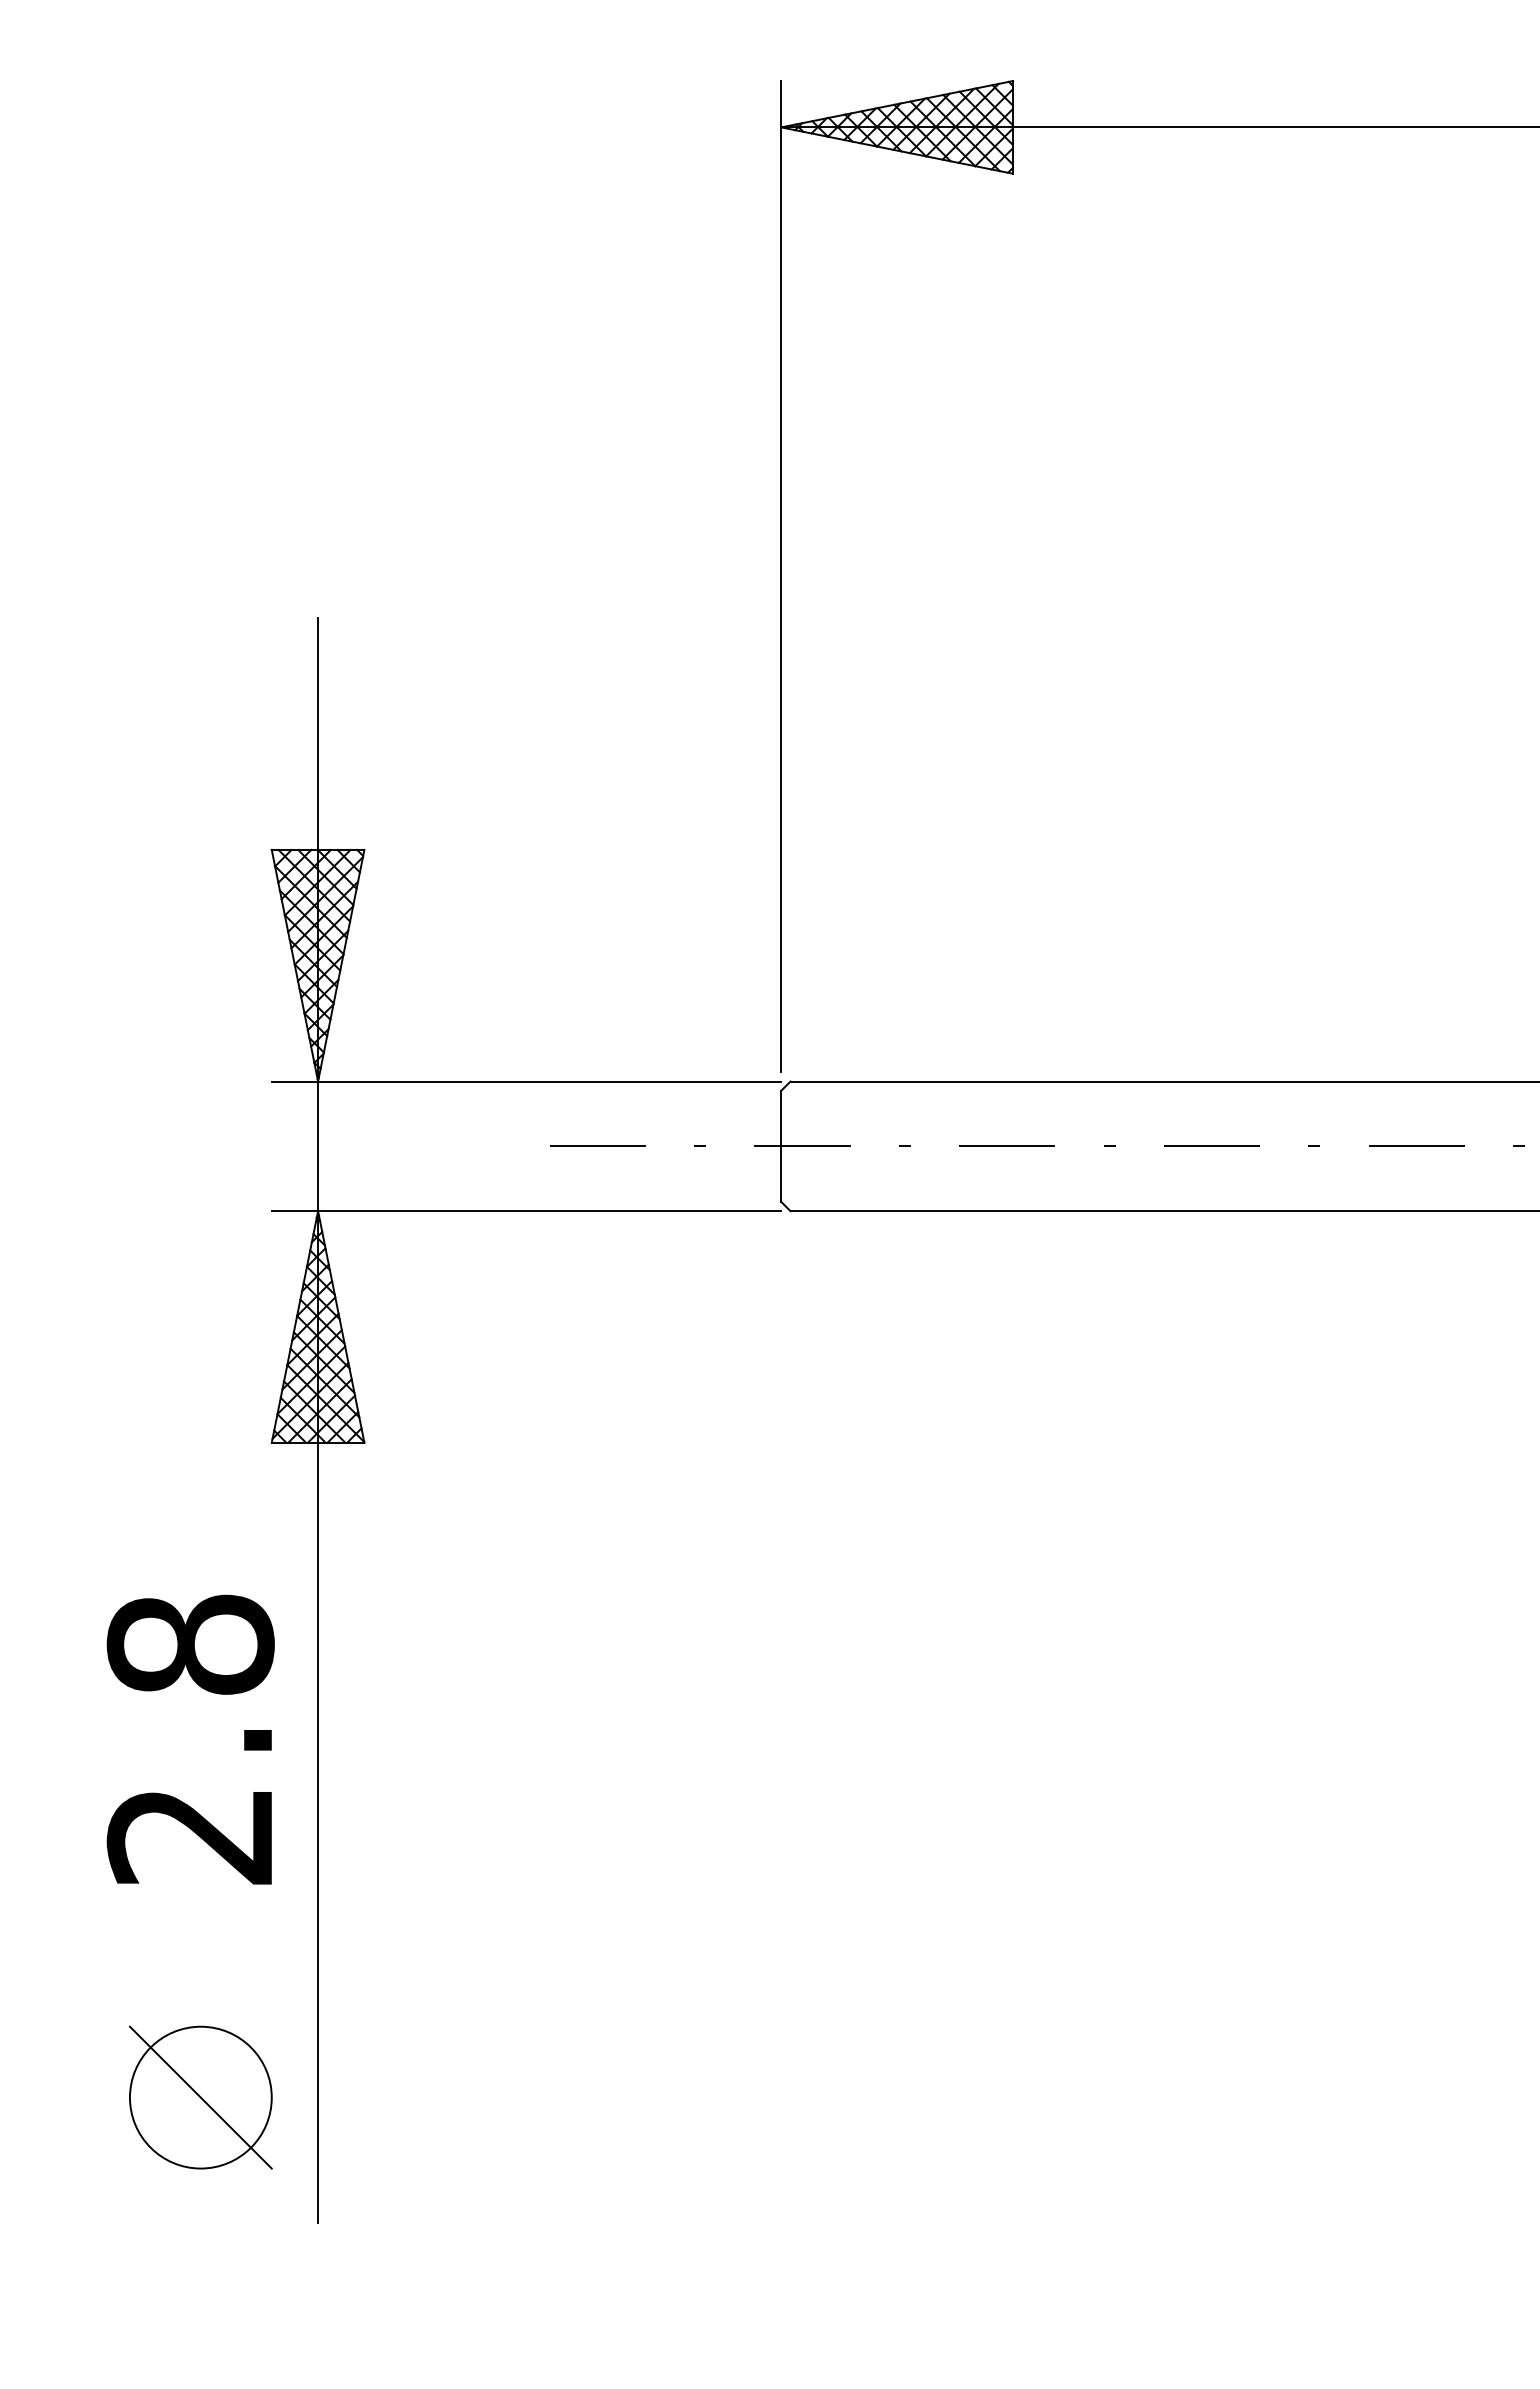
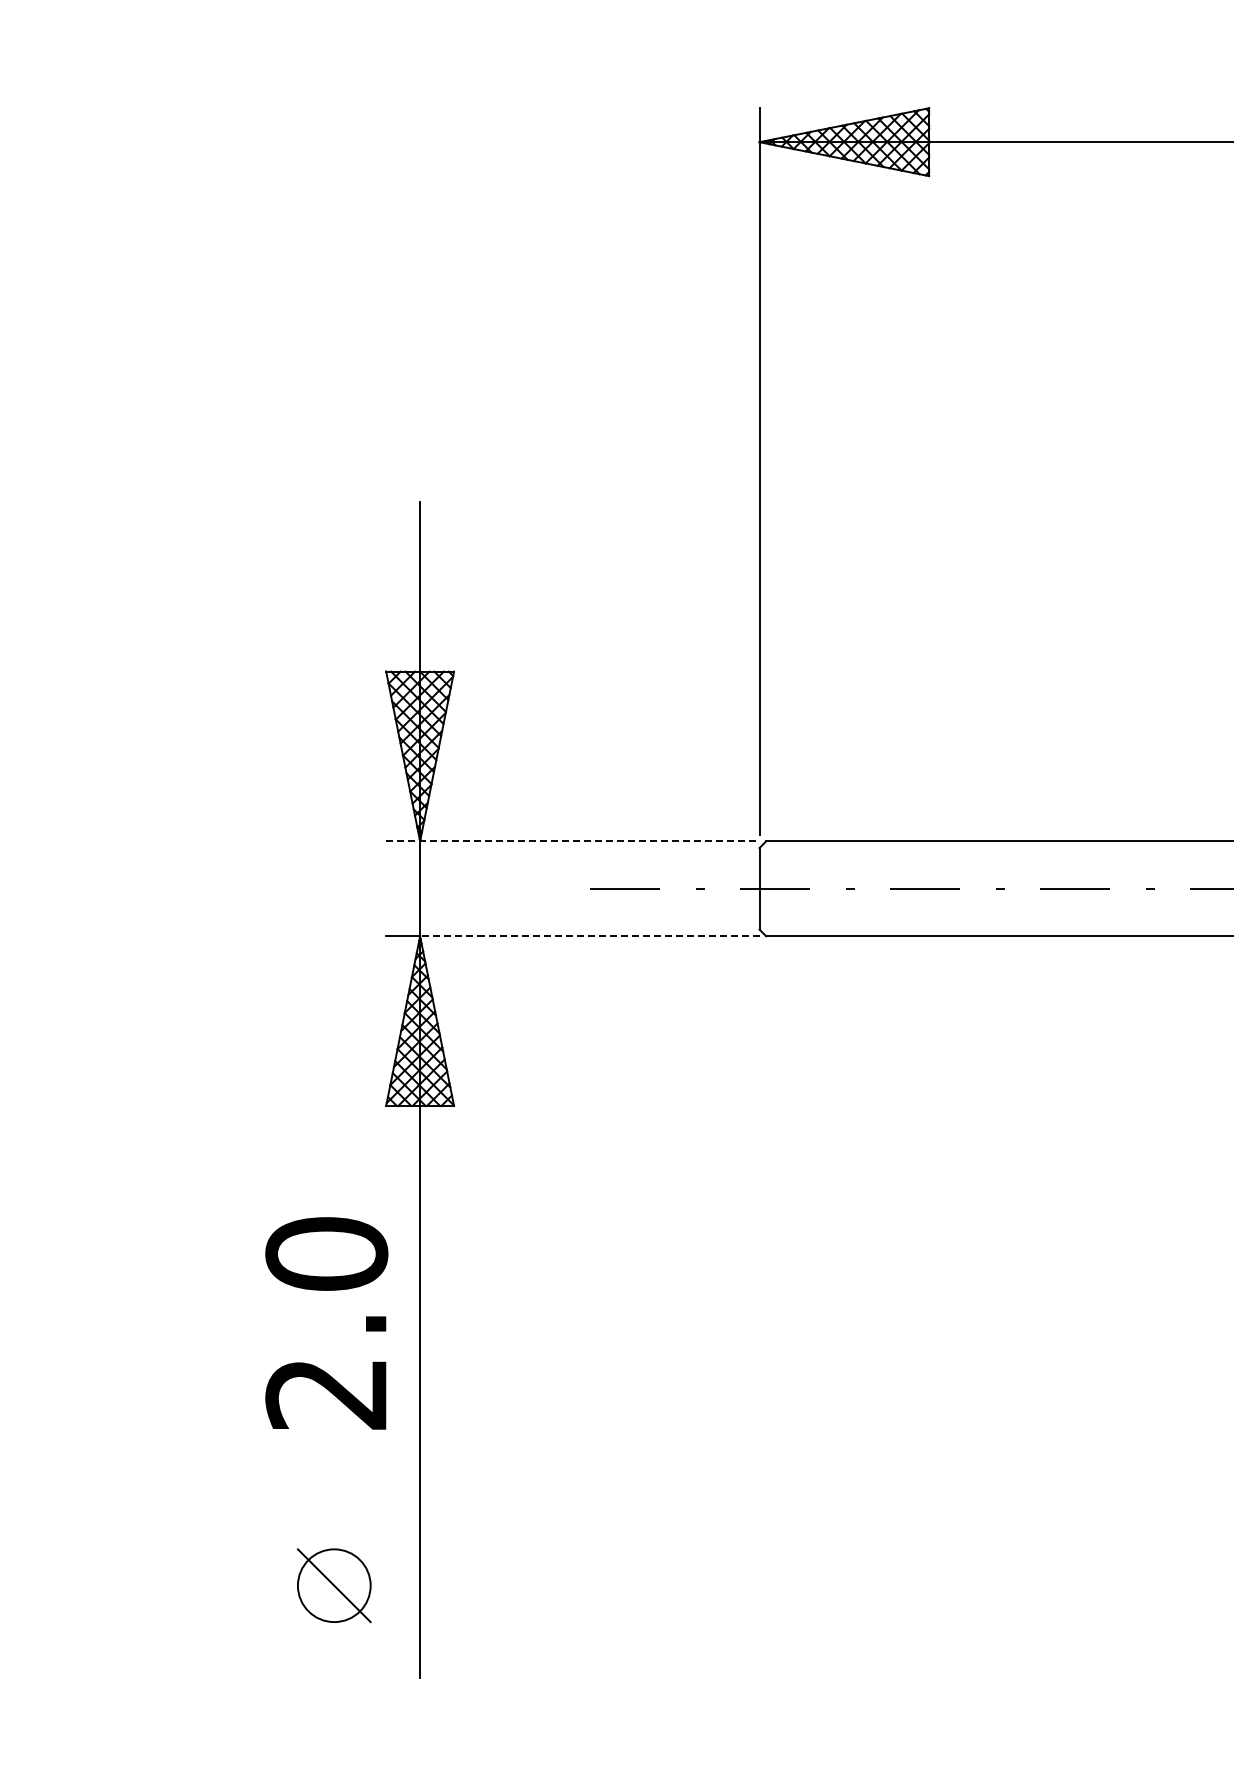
line: (526, 1081) -> (572, 841), solid -> dashed
line: (549, 1211) -> (589, 936), solid -> dashed
text: (190, 1644) -> (326, 1253), 2.8 -> 2.0
part: (201, 2097) -> (334, 1585), size x0.7

